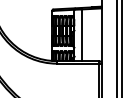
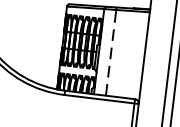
line: (81, 35) -> (110, 53), solid -> dashed

